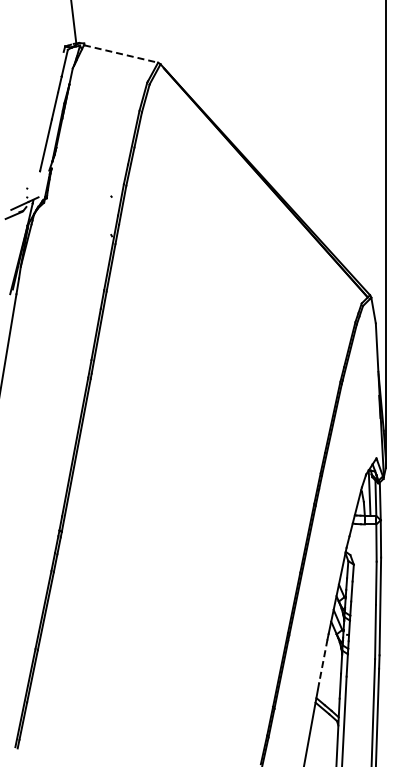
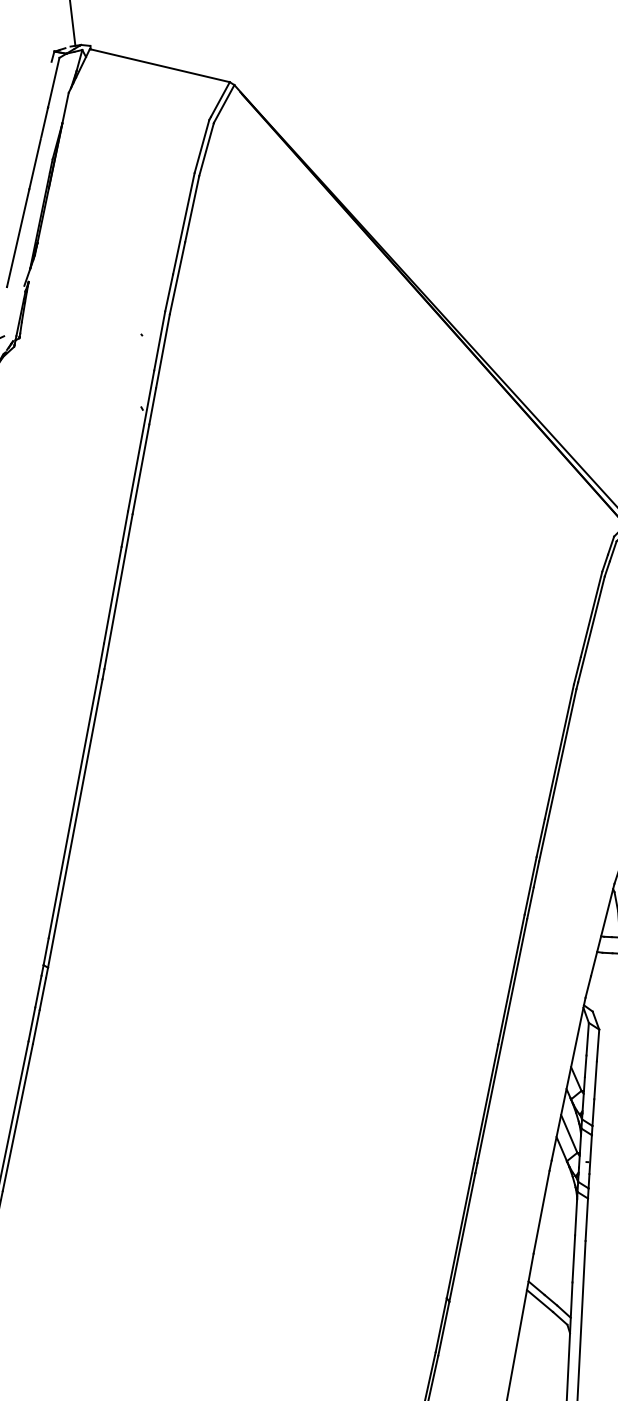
line: (121, 54) -> (160, 66), dashed -> solid
line: (323, 661) -> (541, 1212), dashed -> solid

